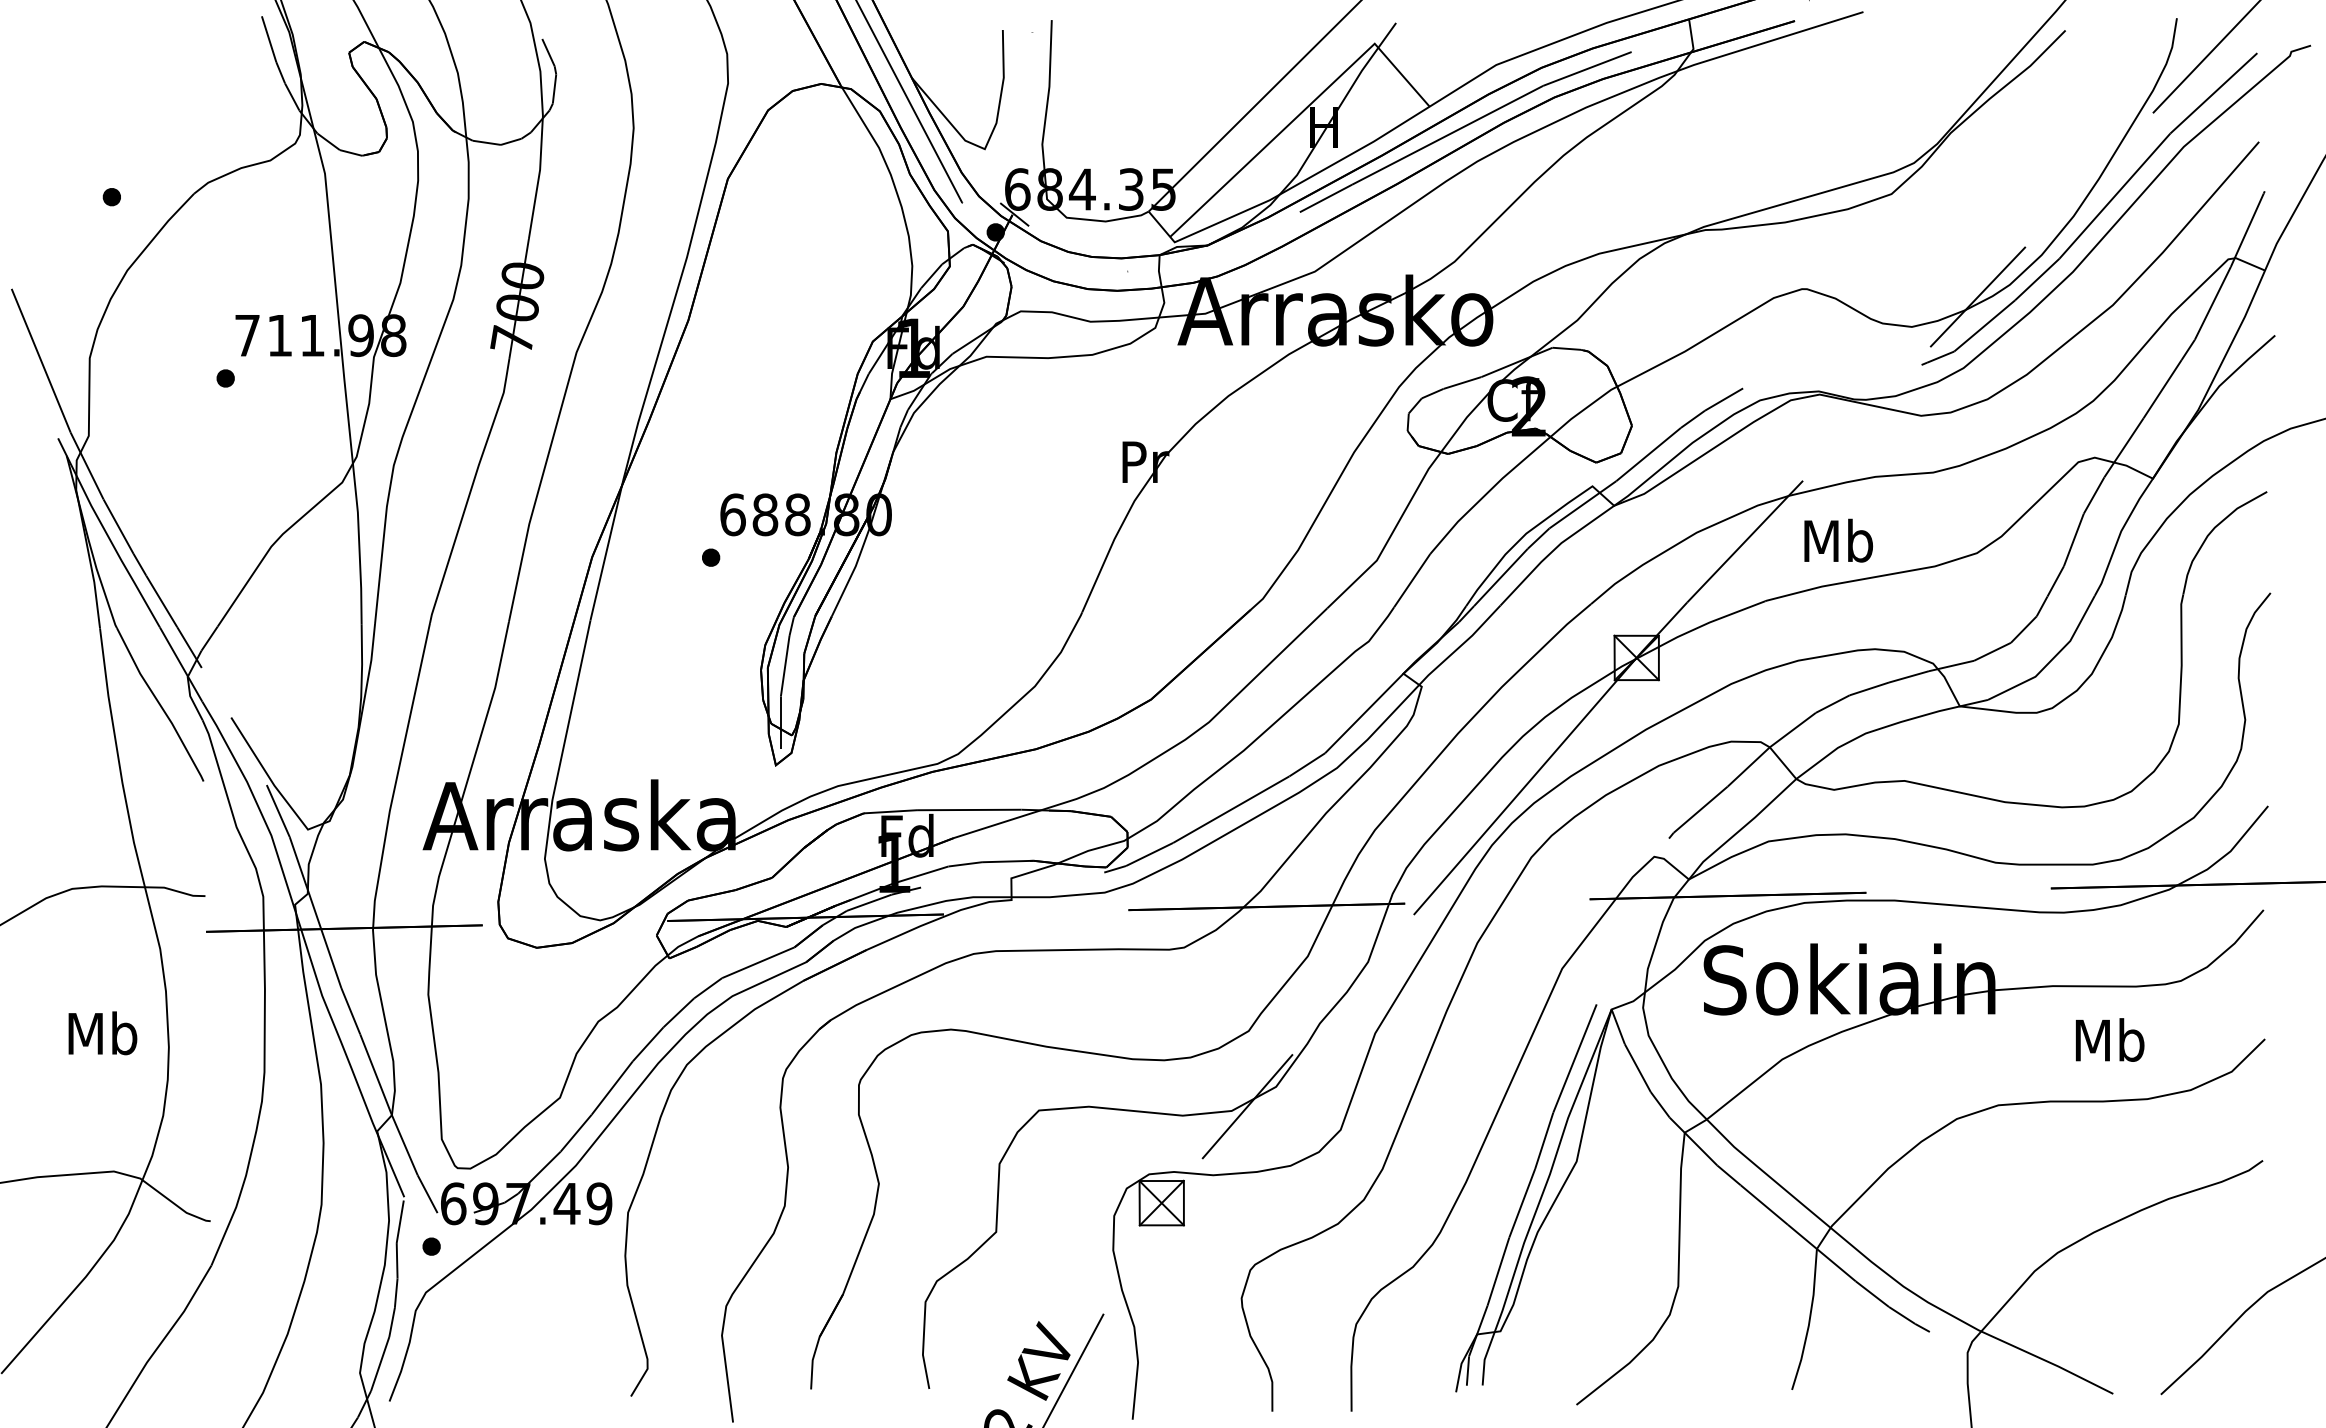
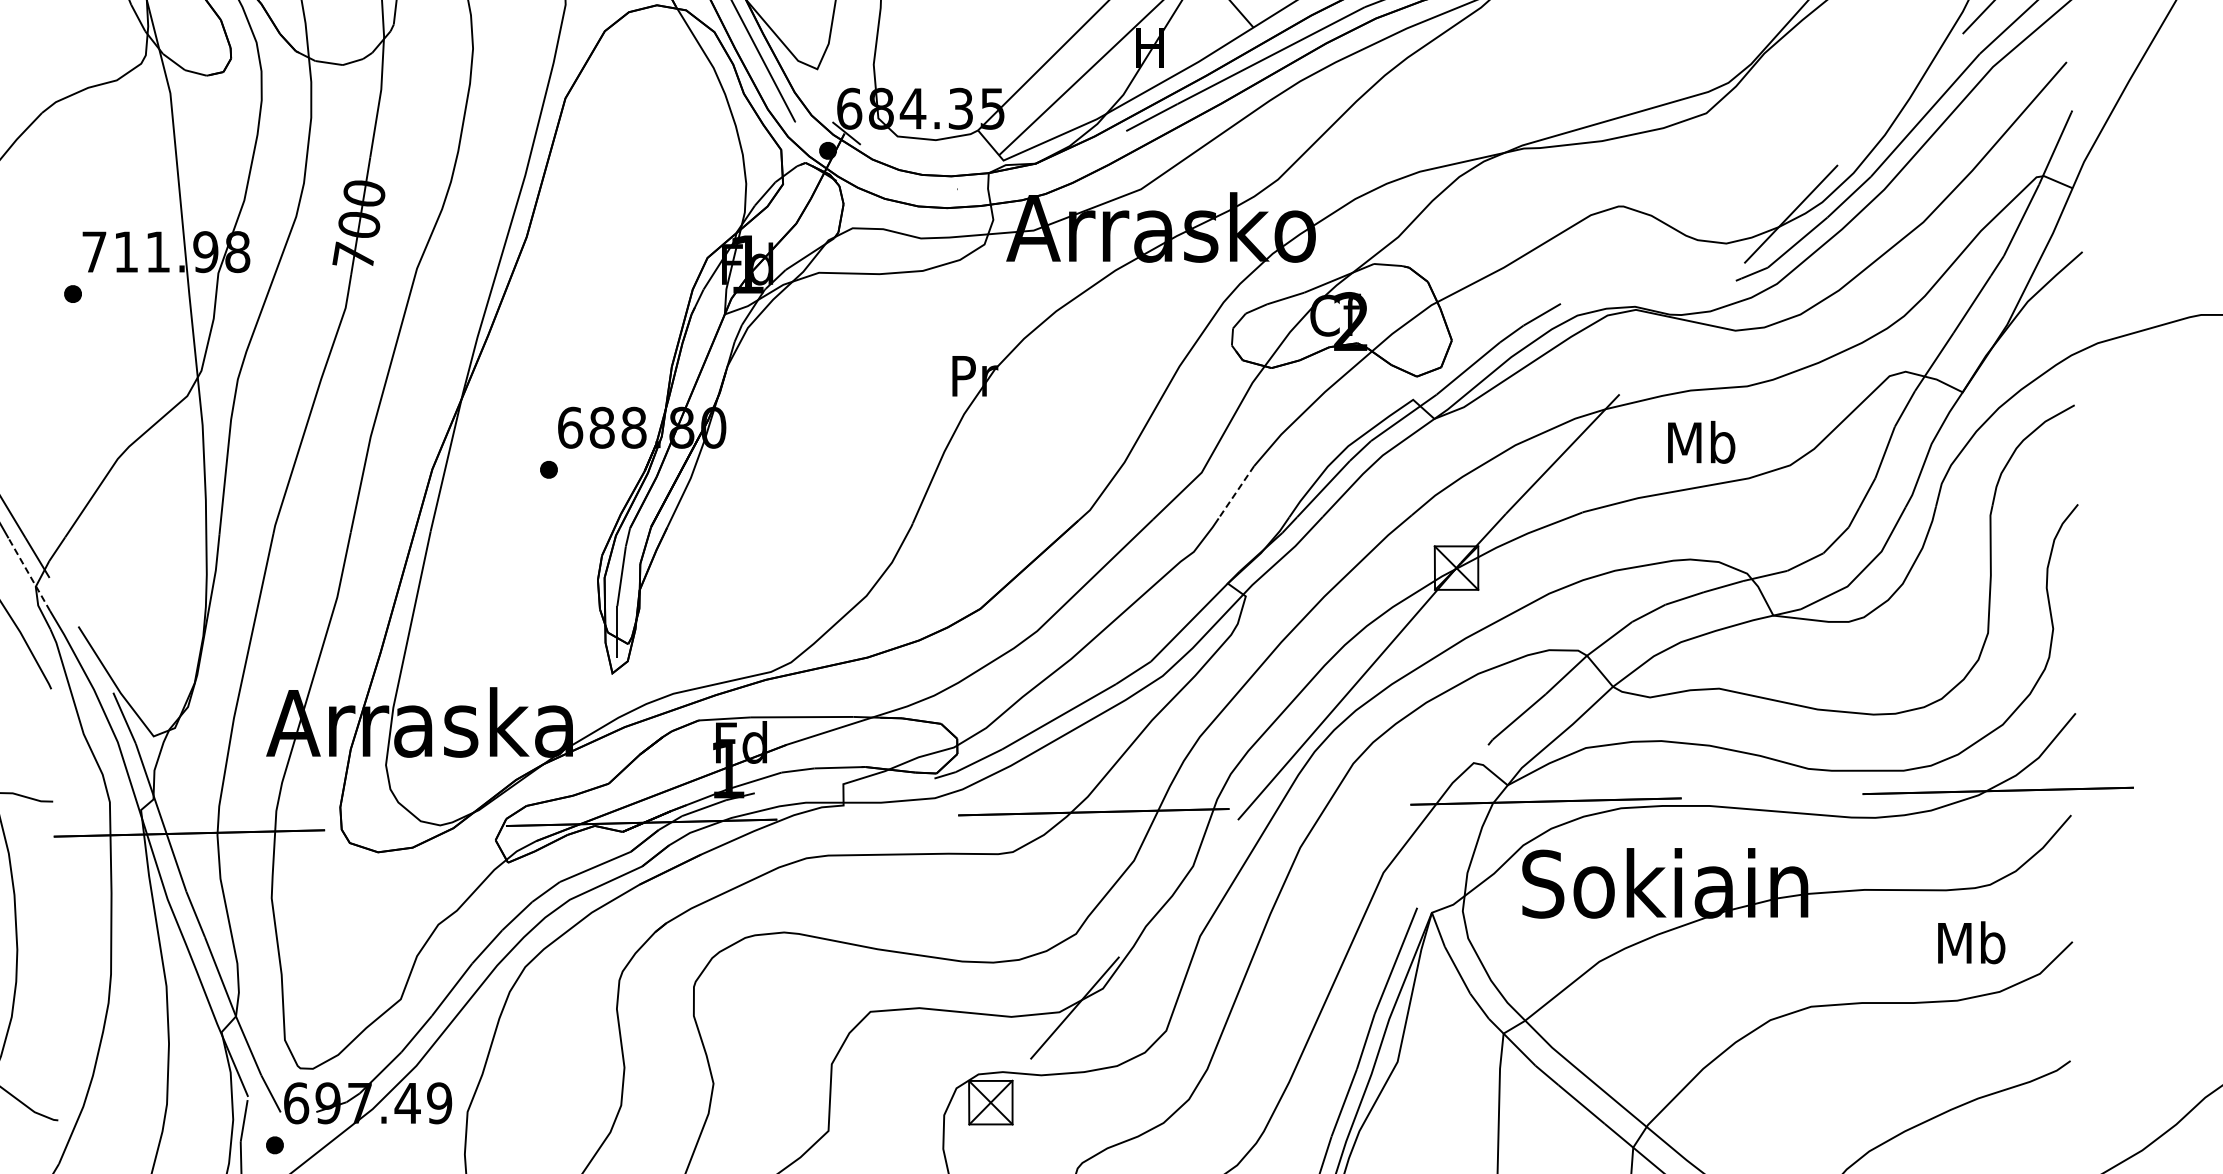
text: (1838, 540) -> (1701, 442), moved
line: (1411, 581) -> (1235, 493), solid -> dashed
line: (181, 664) -> (29, 574), solid -> dashed
text: (2109, 1039) -> (1971, 942), moved

